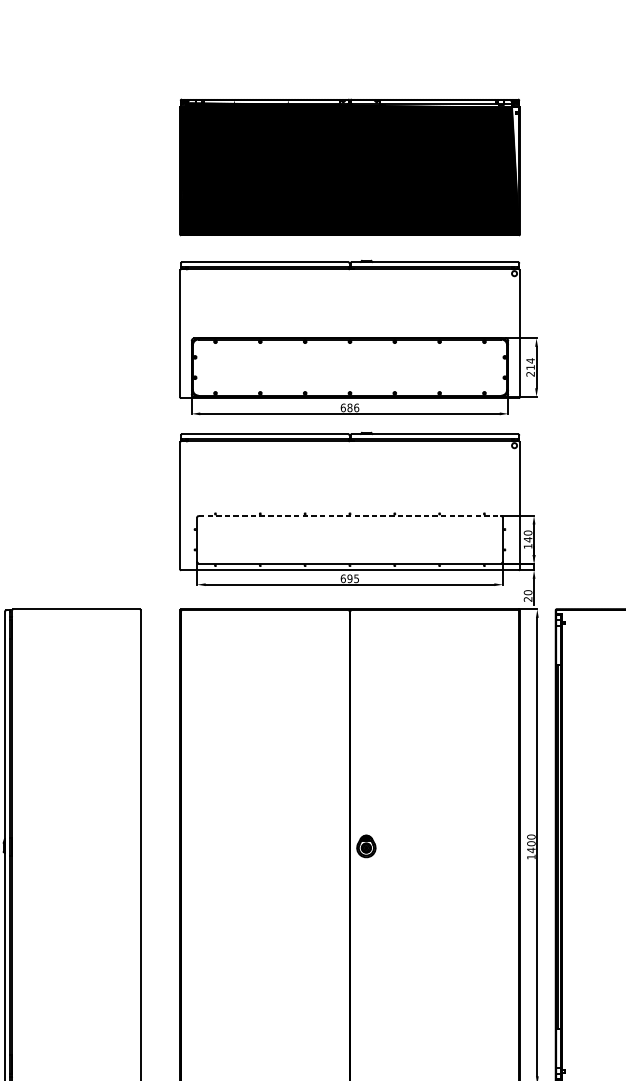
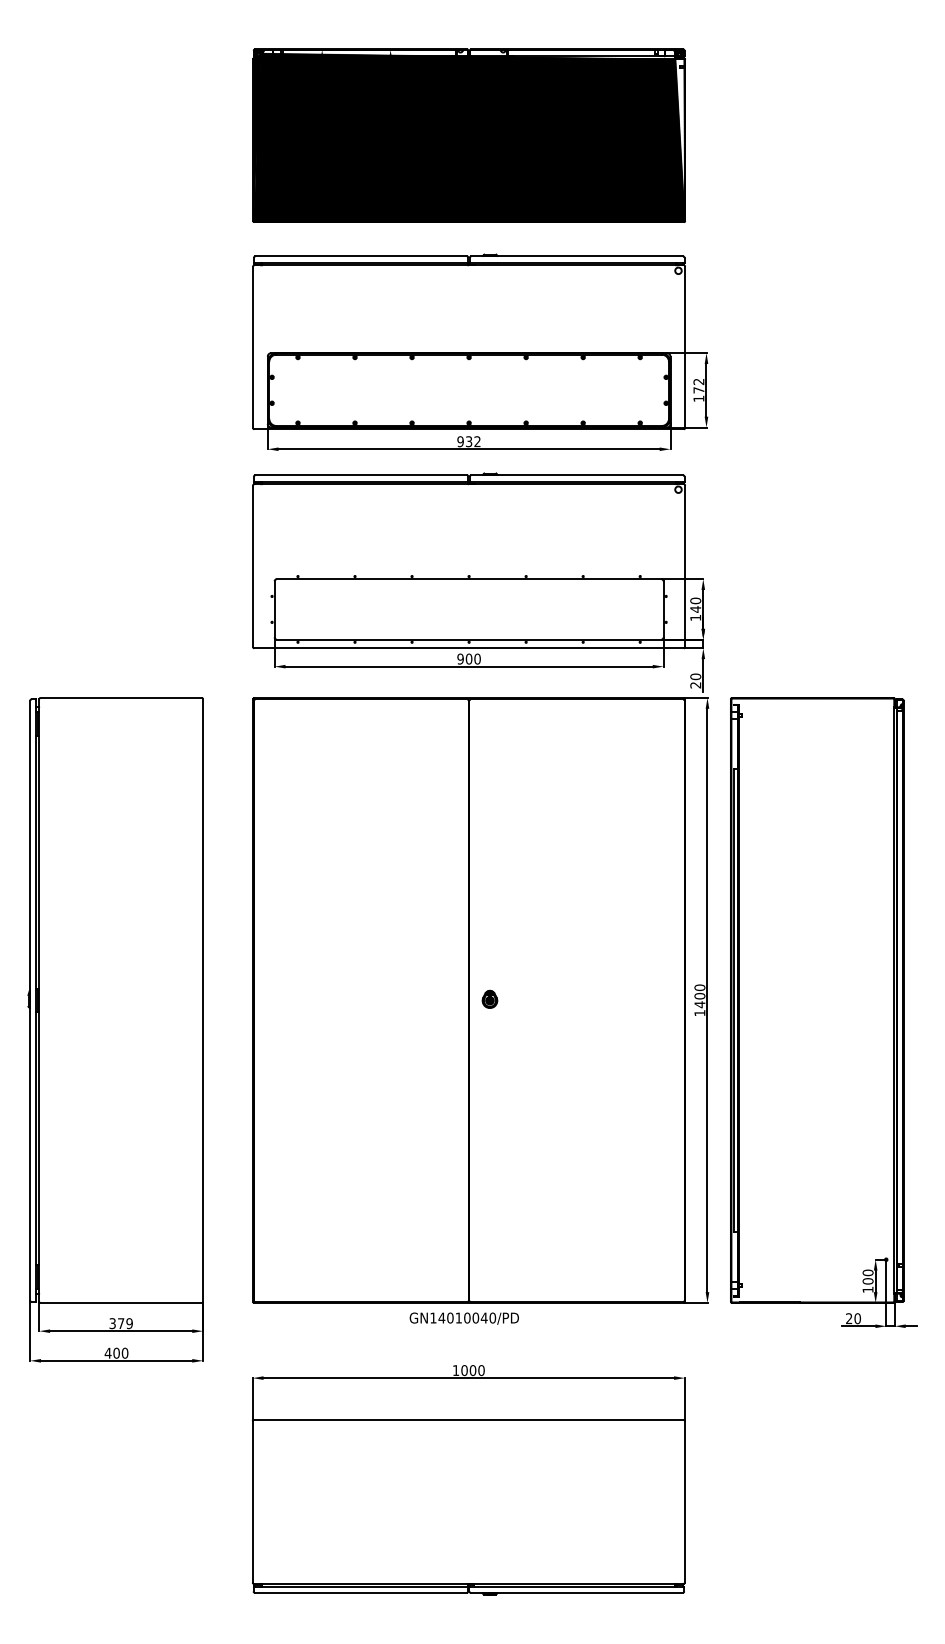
text: (530, 366) -> (698, 389), 214 -> 172
text: (349, 407) -> (468, 441), 686 -> 932
line: (350, 516) -> (469, 579), dashed -> solid
text: (349, 578) -> (468, 658), 695 -> 900
part: (366, 845) -> (489, 998), size x0.62

